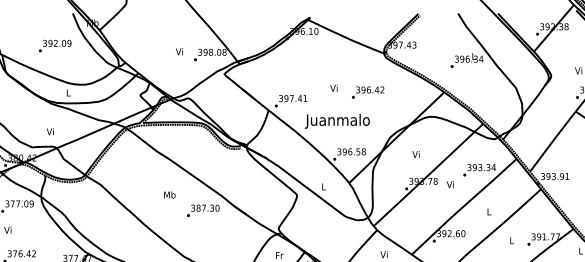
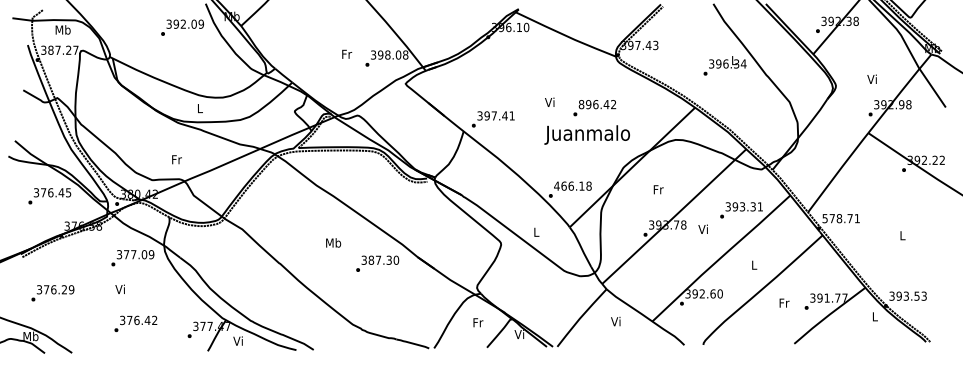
text: (55, 45) -> (182, 27), moved
text: (179, 51) -> (346, 53), Vi -> Fr
text: (358, 89) -> (581, 104), 396.42 -> 896.42
text: (336, 121) -> (586, 134), moved
text: (50, 131) -> (176, 159), Vi -> Fr
text: (348, 151) -> (569, 185), 396.58 -> 466.18
text: (416, 154) -> (658, 189), Vi -> Fr
text: (493, 167) -> (760, 206), 393.34 -> 393.31
text: (552, 176) -> (837, 218), 393.91 -> 578.71
text: (512, 240) -> (784, 302), L -> Fr

